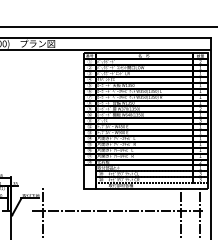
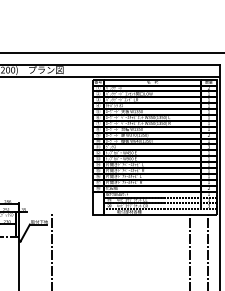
line: (118, 211) -> (126, 237), removed

